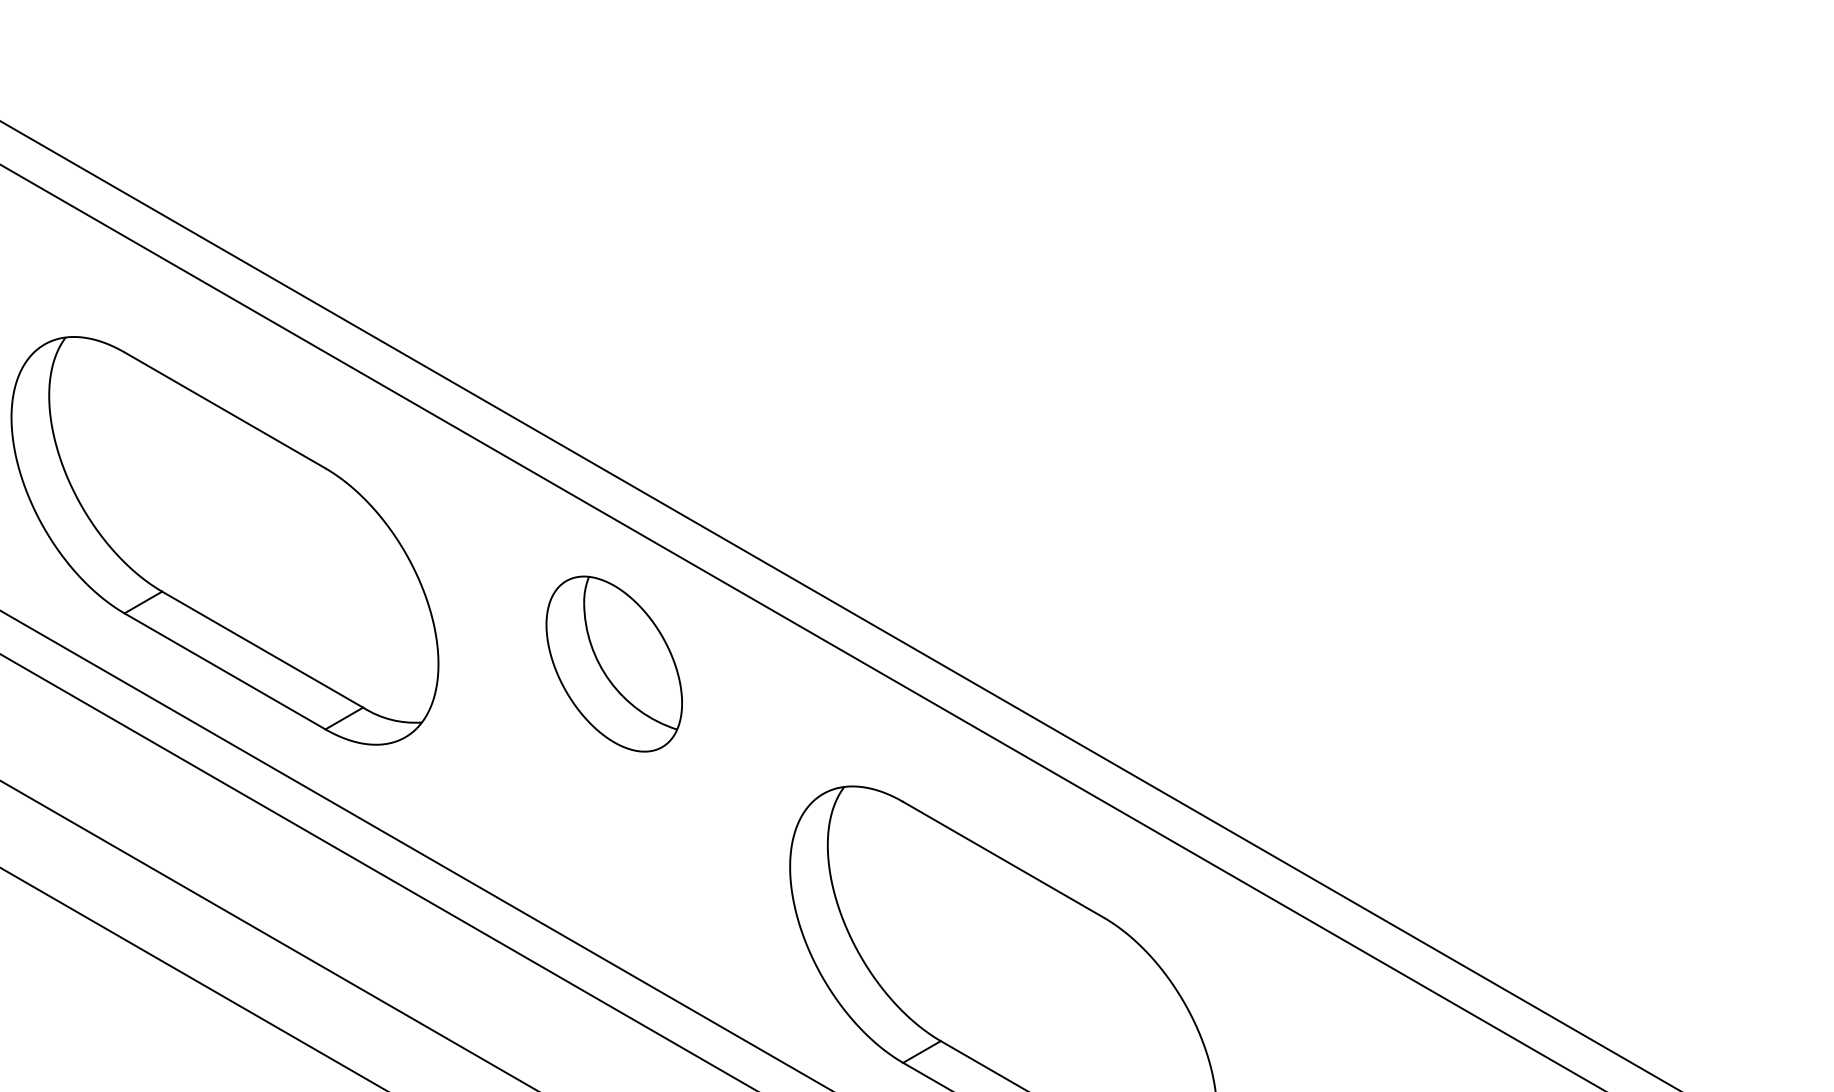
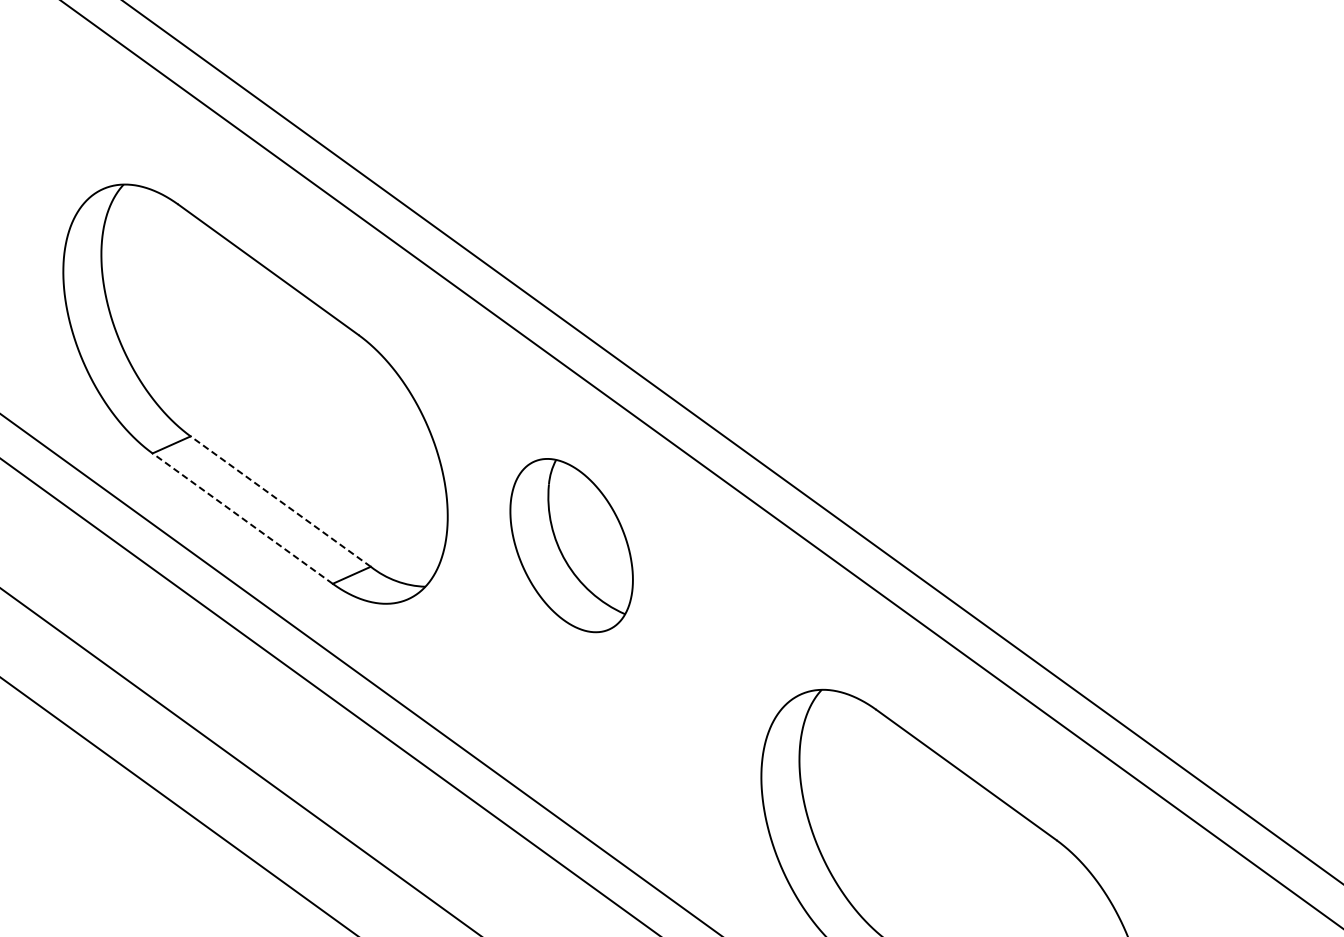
line: (262, 649) -> (280, 501), solid -> dashed
part: (613, 663) -> (570, 544), moved
line: (224, 671) -> (242, 518), solid -> dashed

